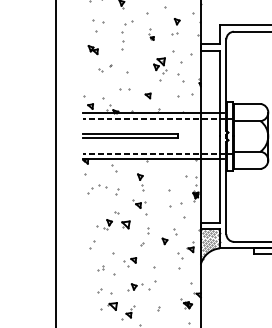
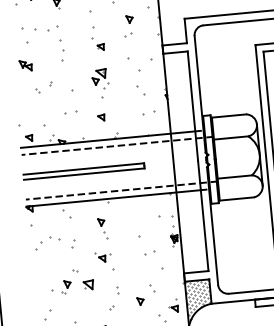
part: (128, 22) -> (52, 27), moved
part: (151, 34) -> (98, 38), size x1.67
part: (160, 69) -> (101, 83), moved
part: (184, 95) -> (147, 112), size x0.62
part: (175, 204) -> (149, 253), size x0.62

